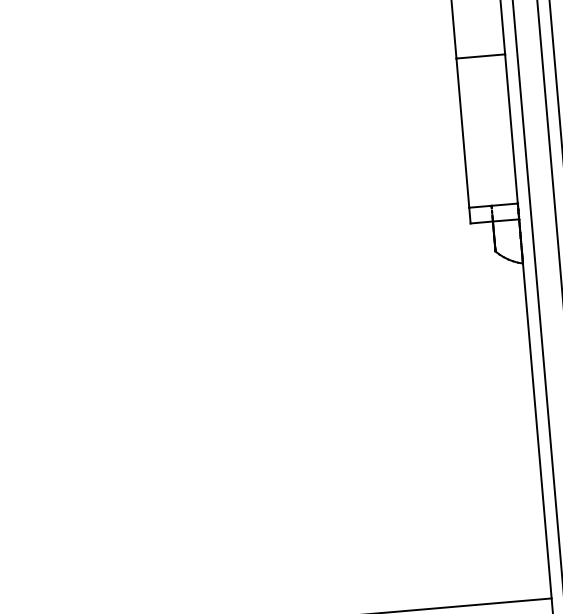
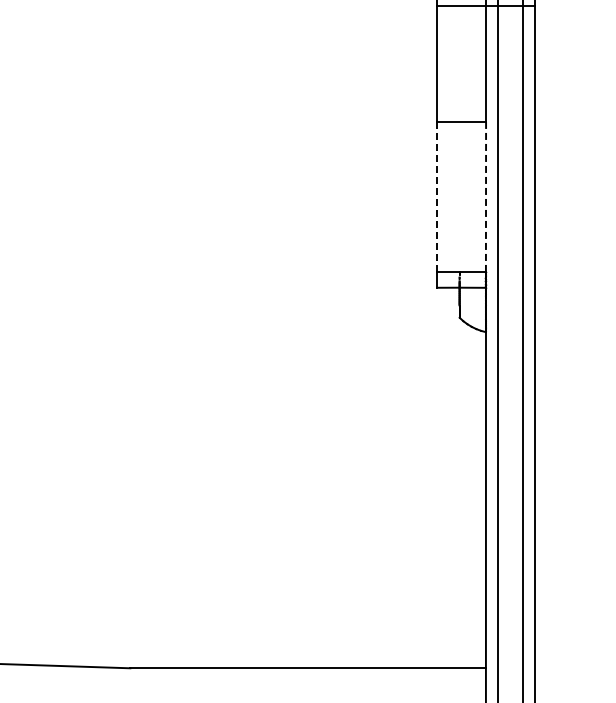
line: (511, 129) -> (486, 197), solid -> dashed
line: (463, 133) -> (437, 197), solid -> dashed

